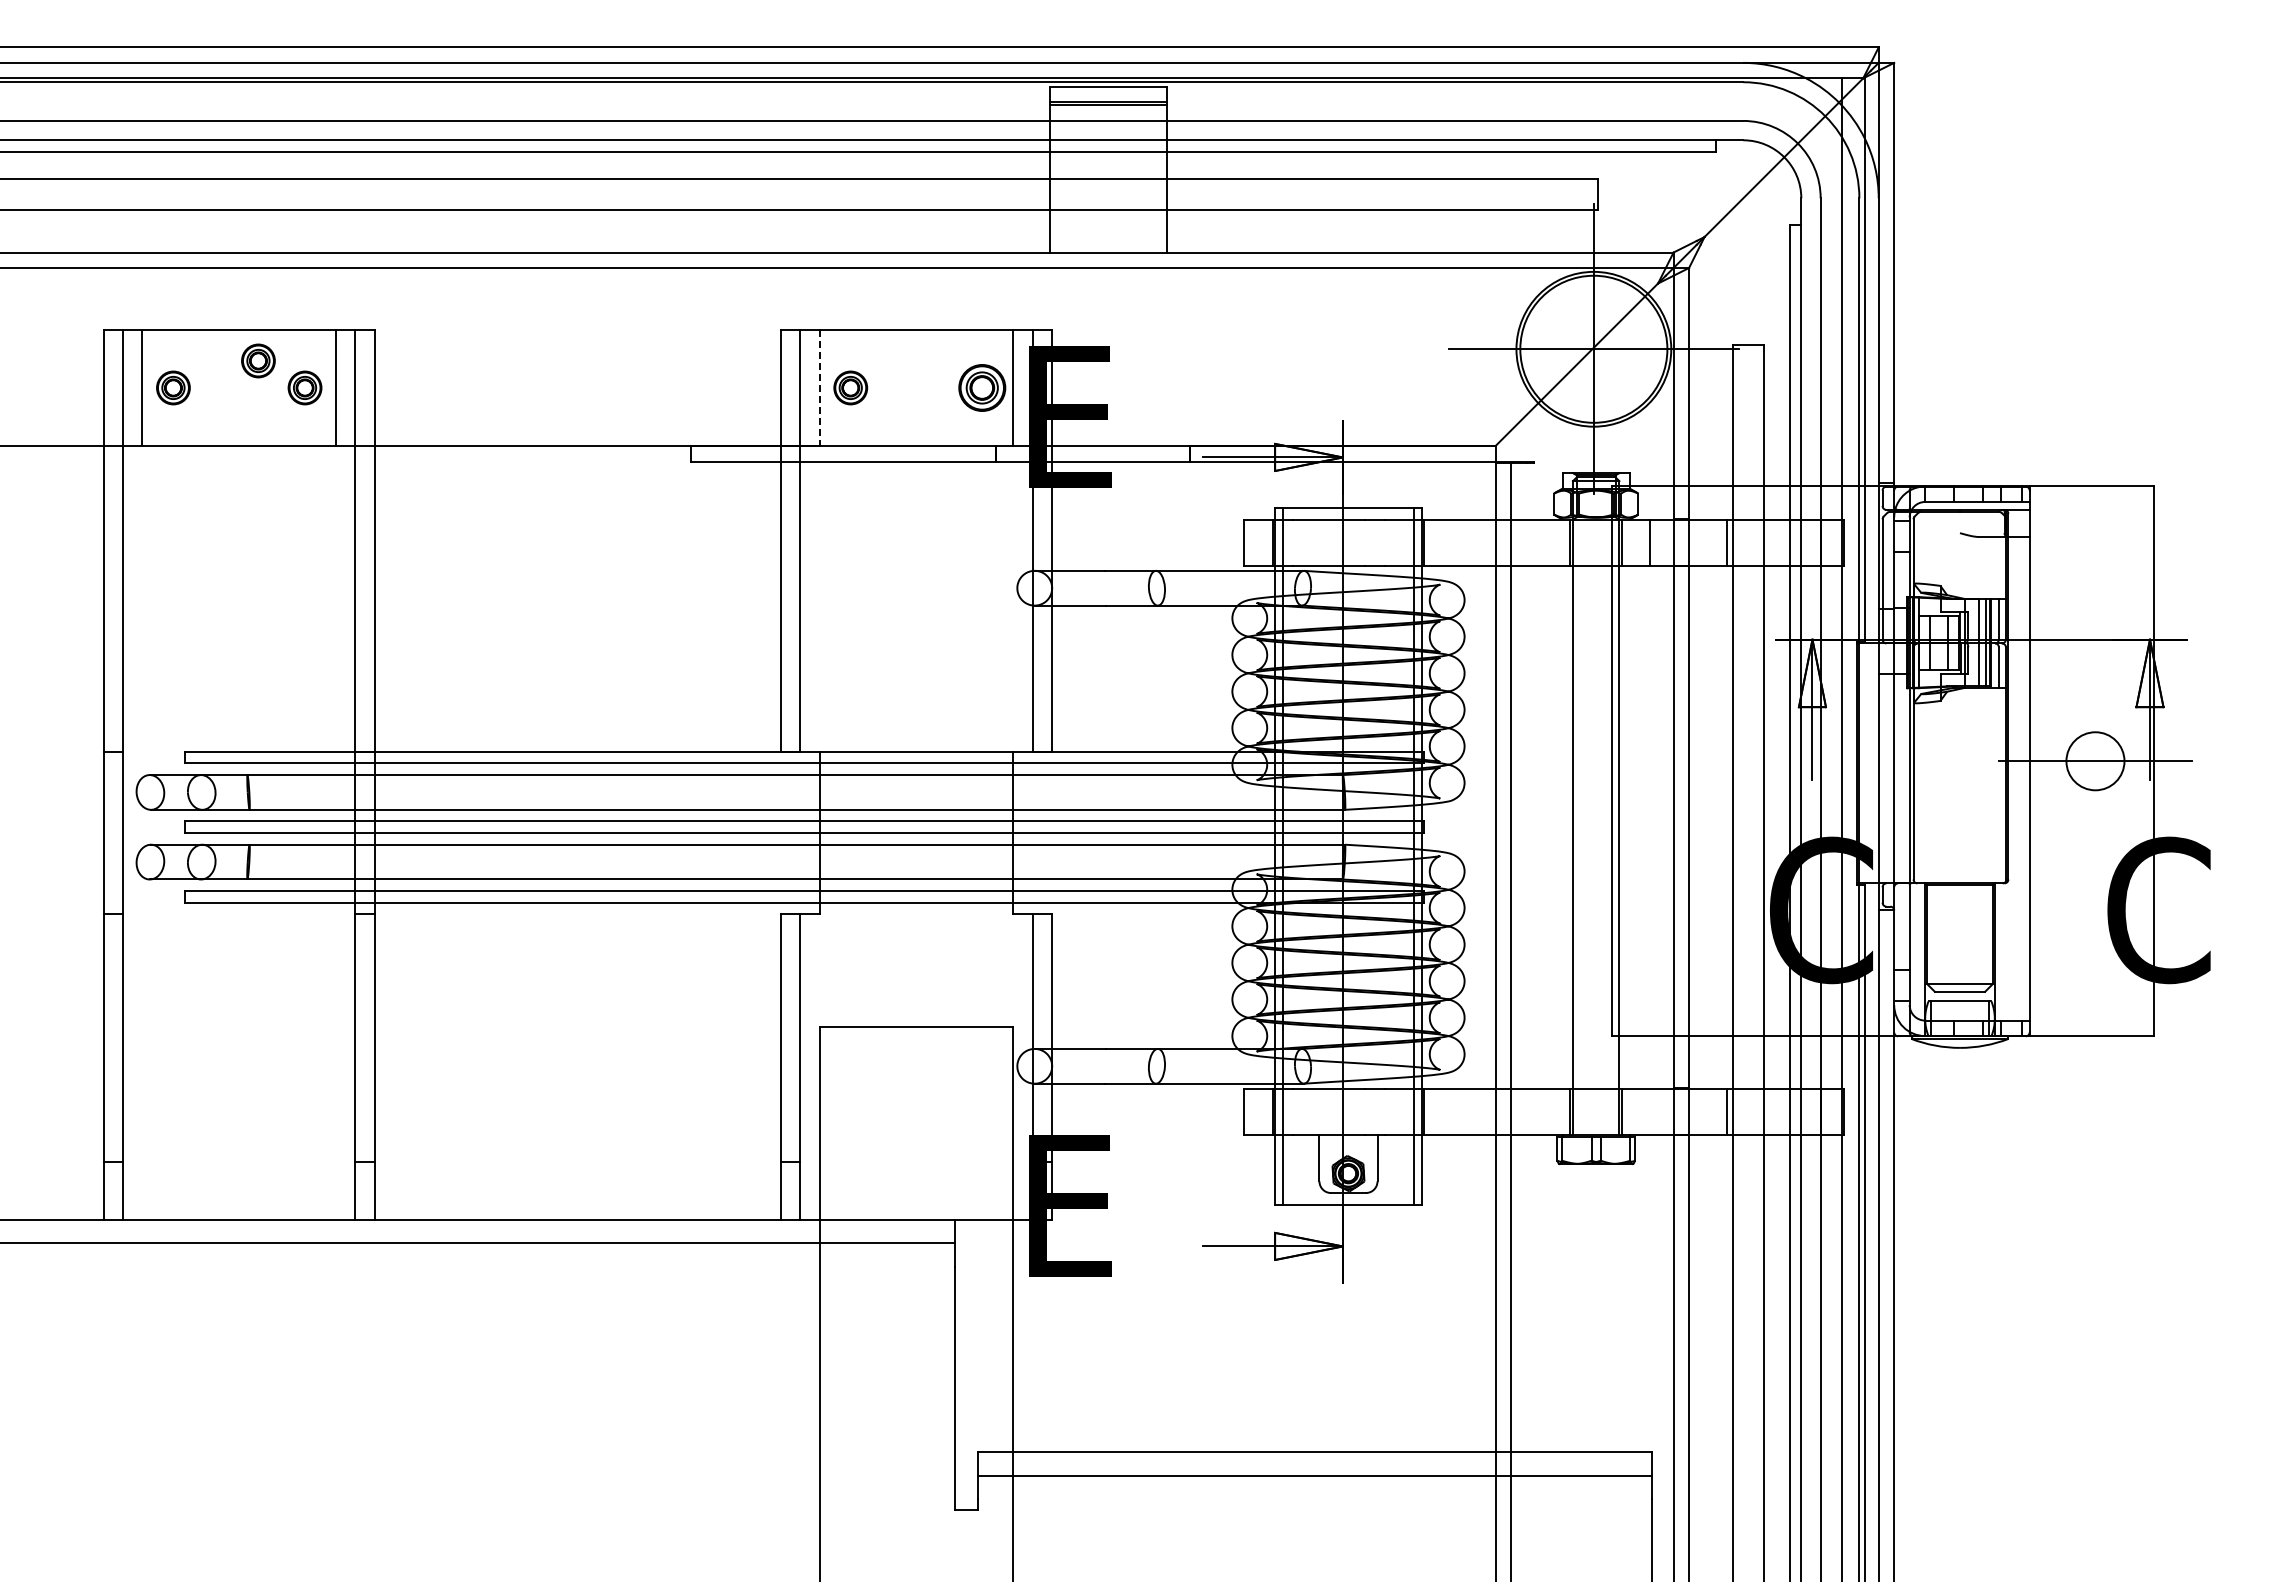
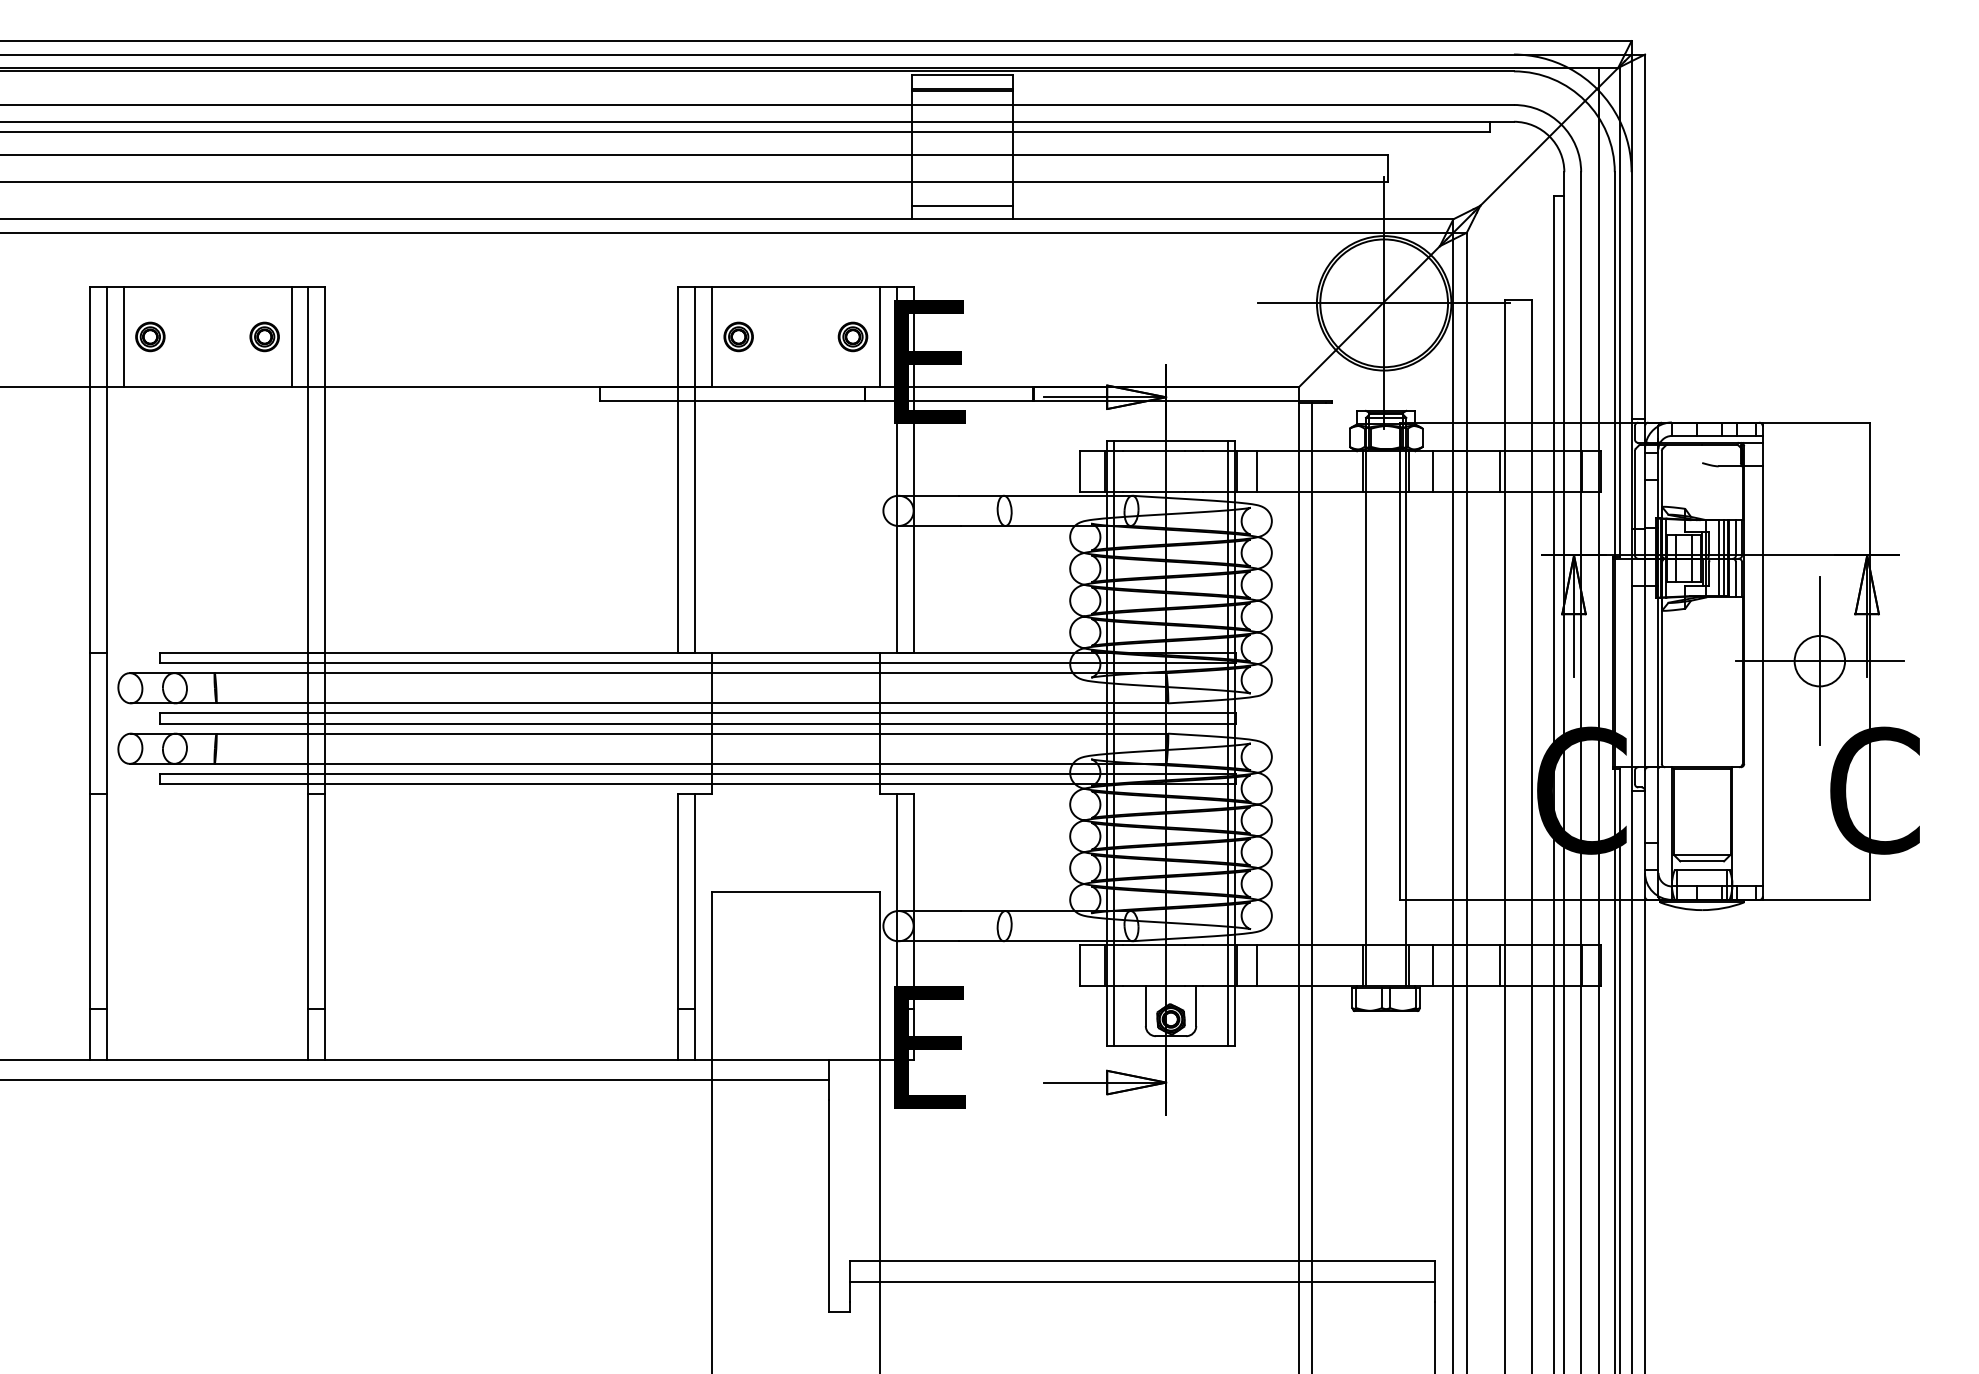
line: (1108, 237) -> (962, 206), added
part: (258, 360) -> (224, 313), removed
part: (982, 387) -> (853, 336), size x0.71
line: (819, 388) -> (711, 337), dashed -> solid
line: (1447, 542) -> (1257, 471), added
line: (2095, 761) -> (1819, 661), added
line: (1447, 1111) -> (1257, 965), added
line: (1650, 1111) -> (1433, 965), added

